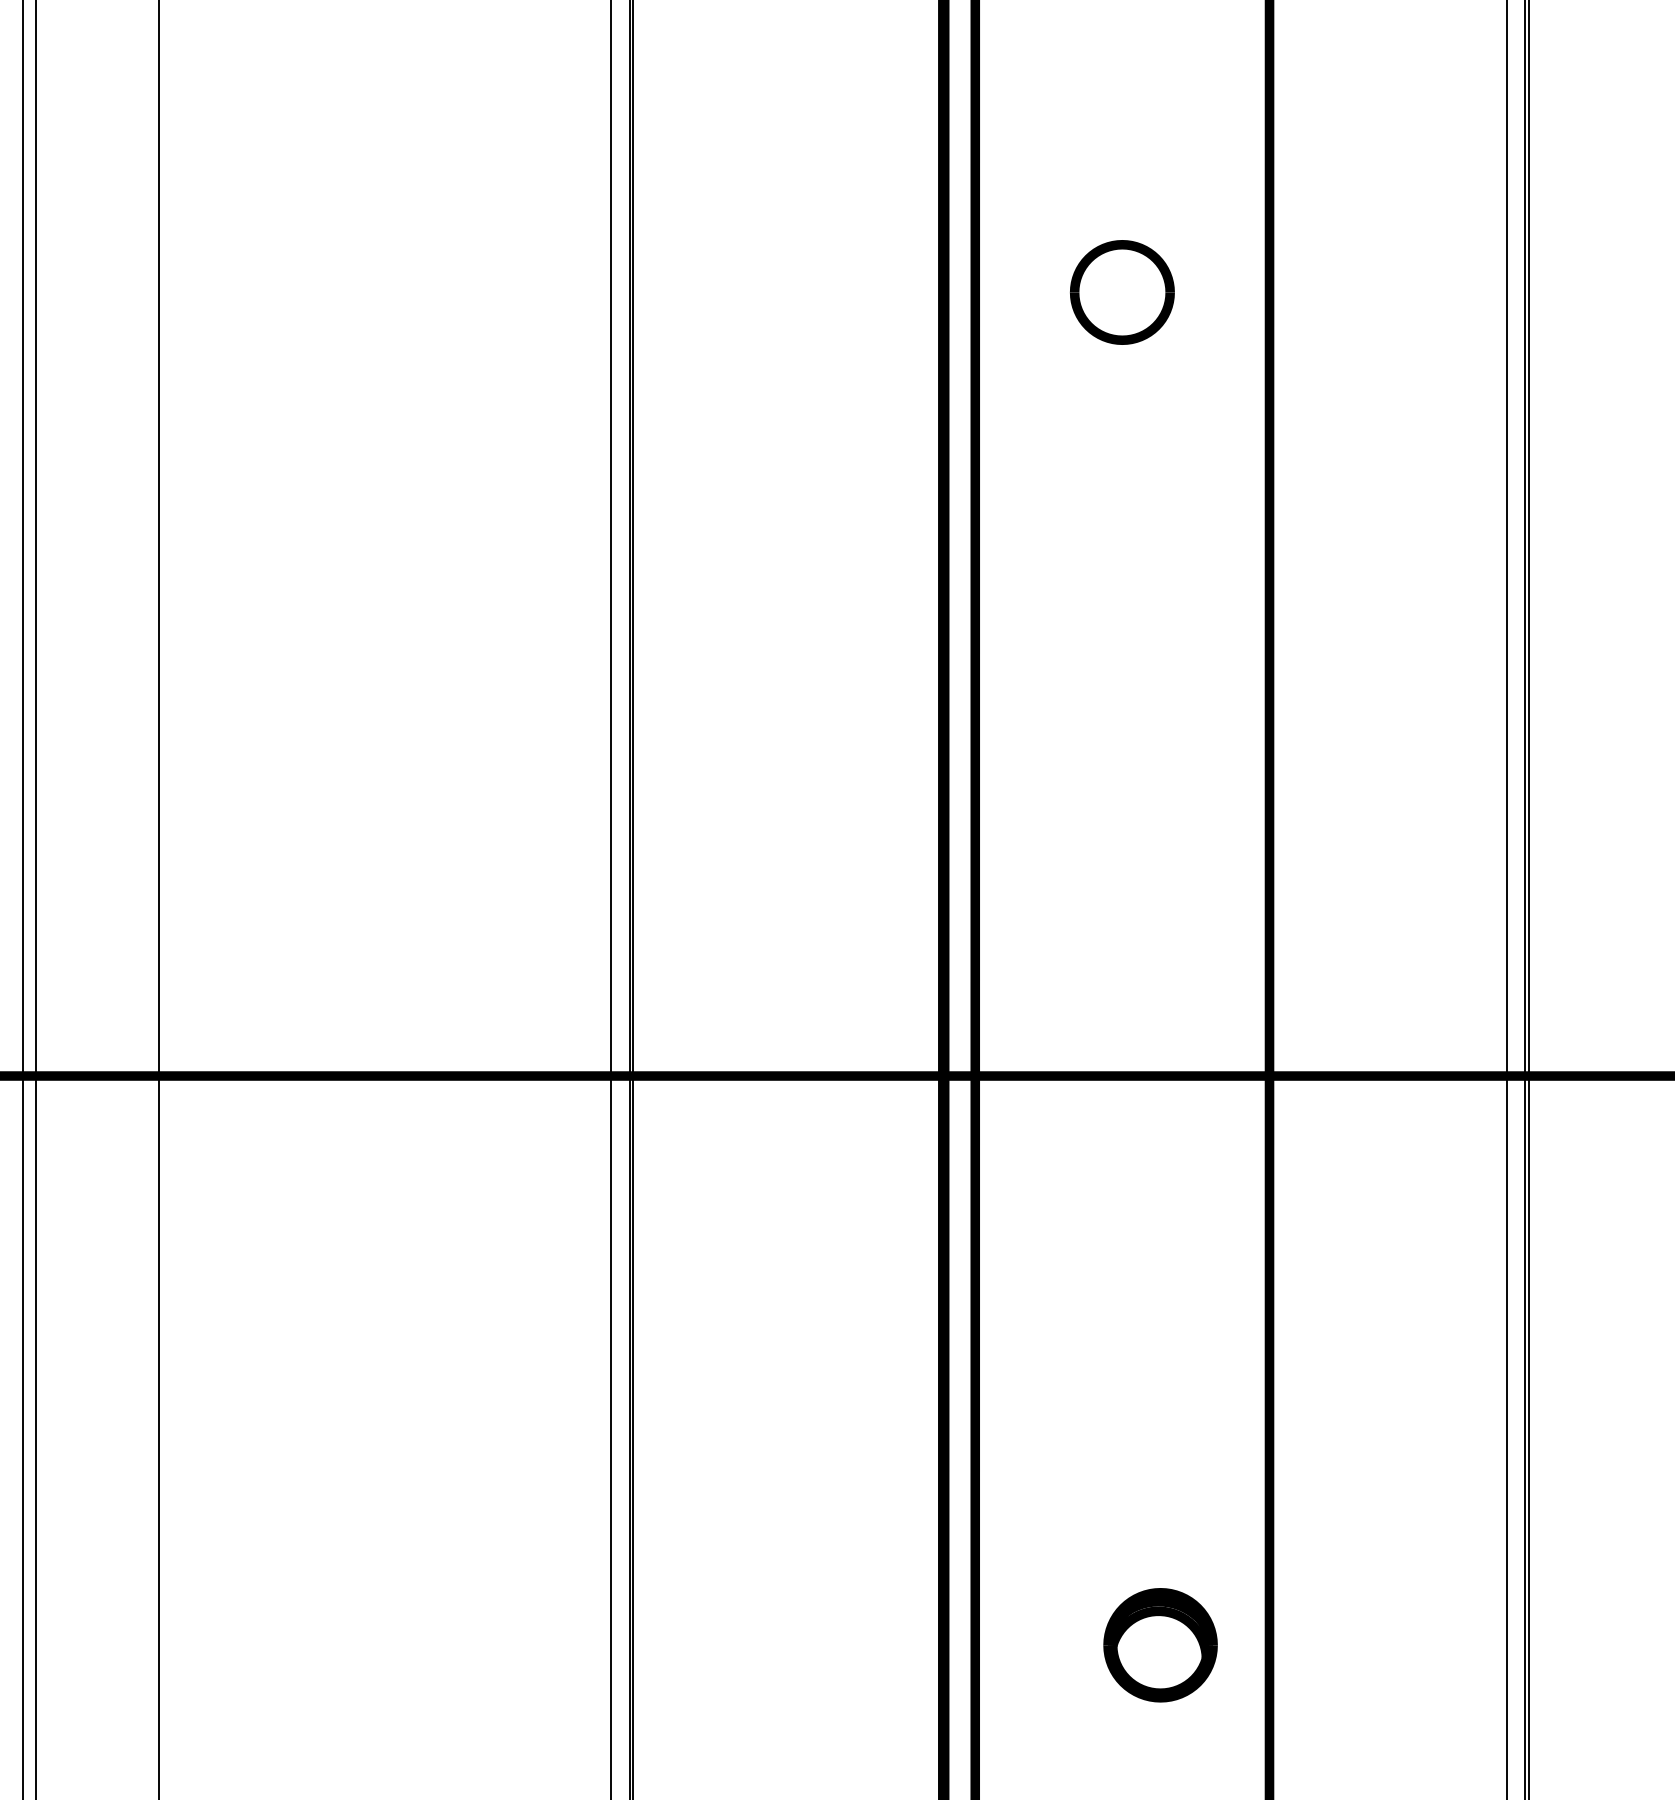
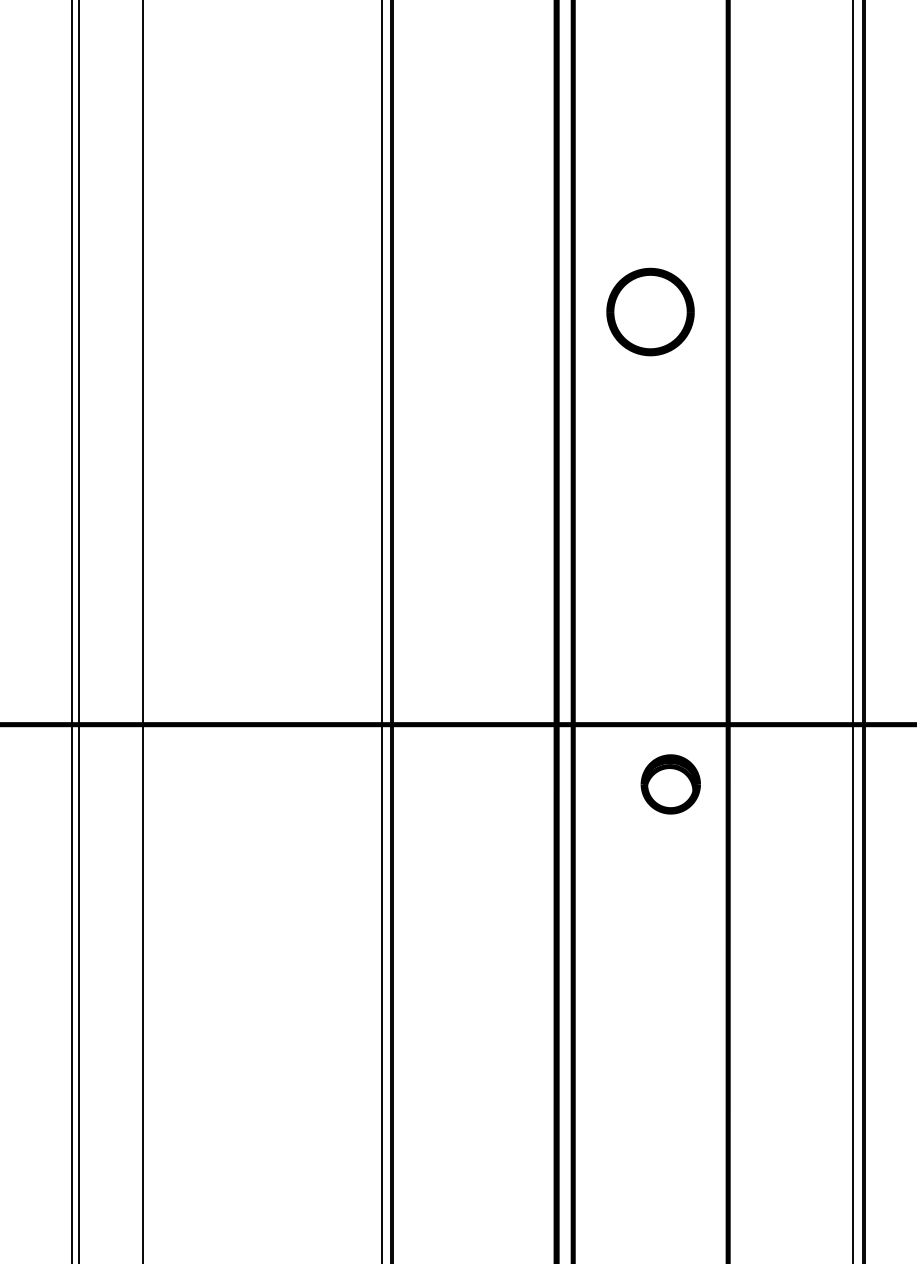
part: (1121, 291) -> (650, 311), size x1.6
part: (1159, 1645) -> (670, 784), moved

